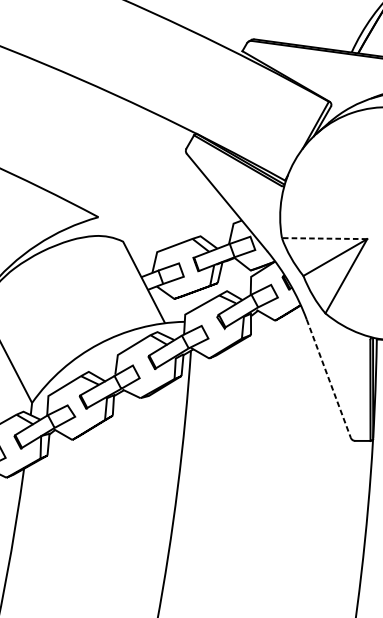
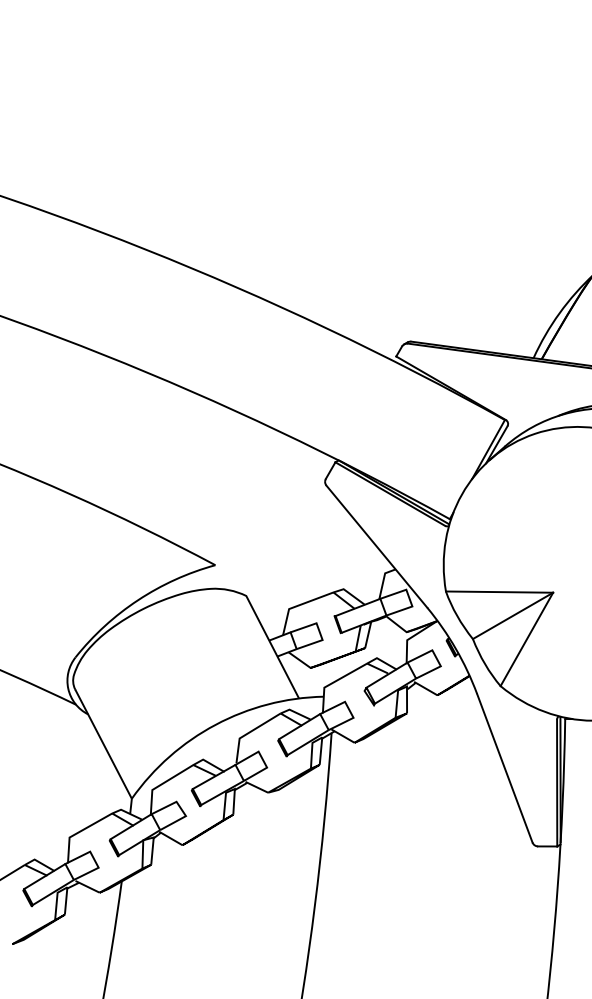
line: (324, 238) -> (499, 592), dashed -> solid
line: (329, 378) -> (505, 768), dashed -> solid

